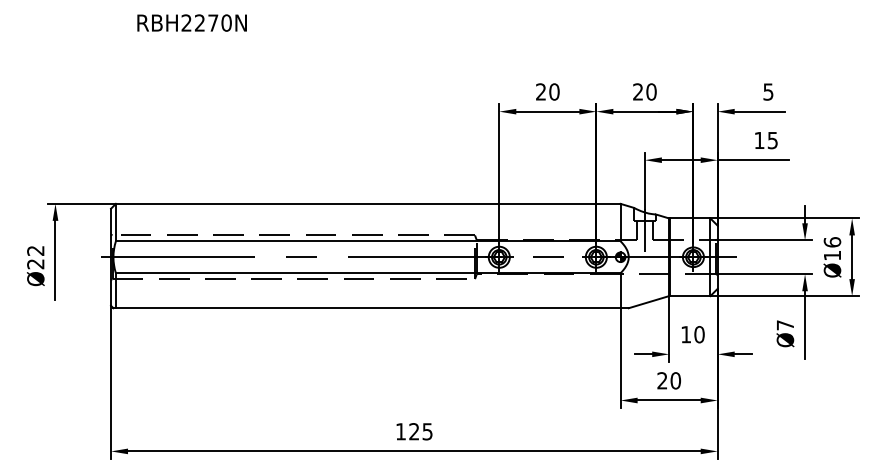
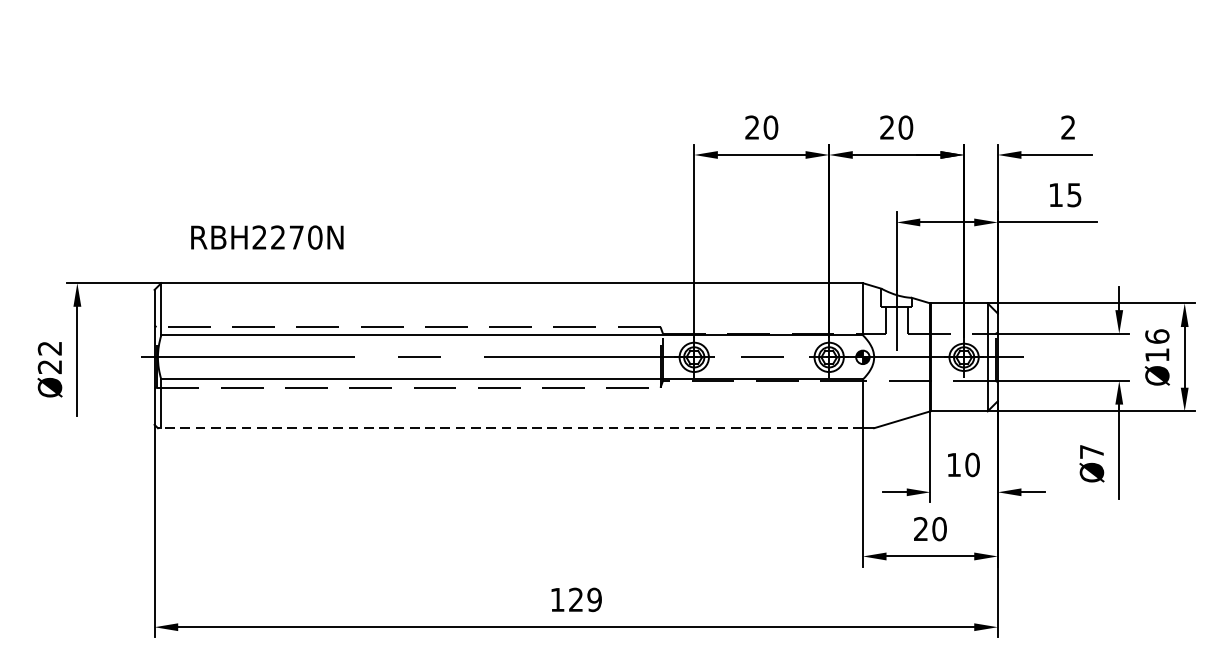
text: (191, 22) -> (266, 236), moved
text: (768, 91) -> (1068, 126), 5 -> 2
line: (367, 308) -> (511, 428), solid -> dashed
text: (427, 431) -> (594, 599), 125 -> 129

